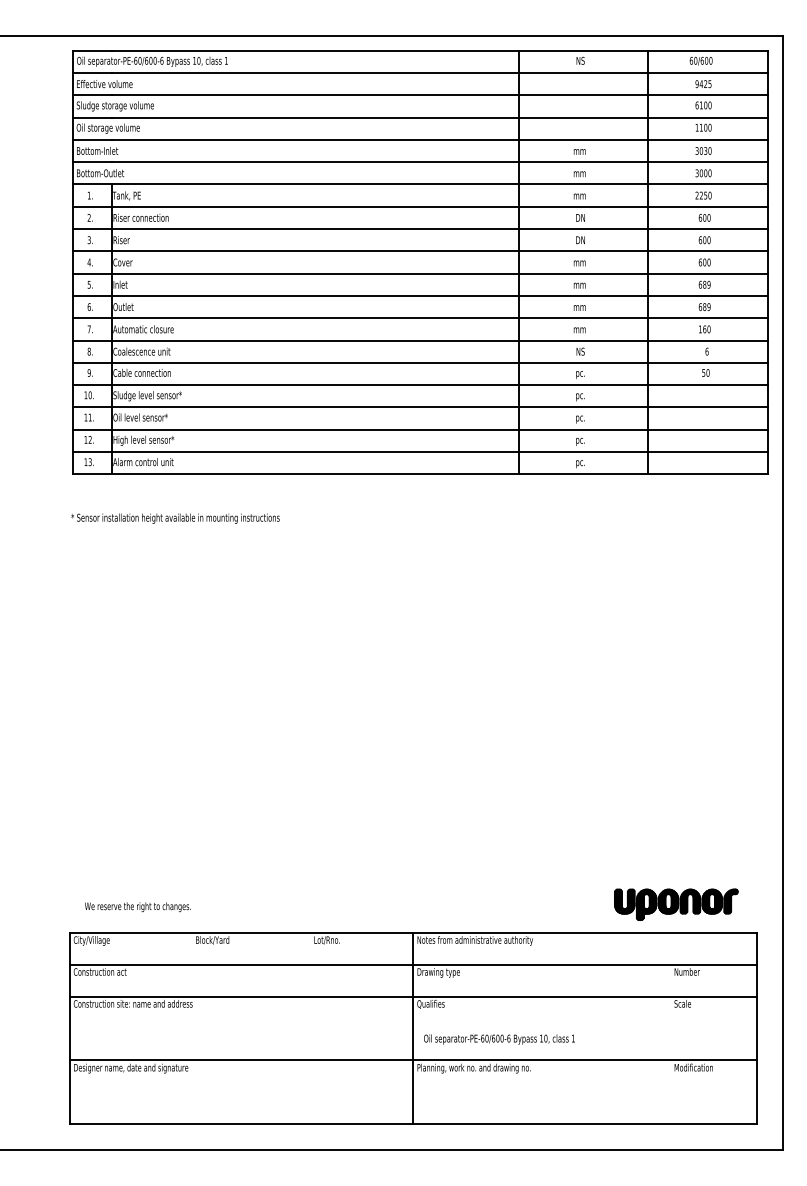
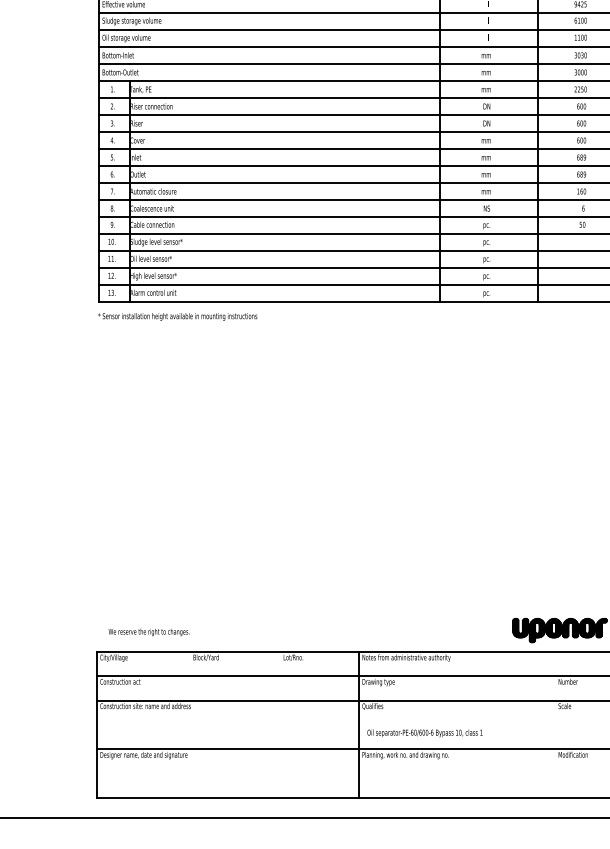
text: (175, 518) -> (177, 316), moved

